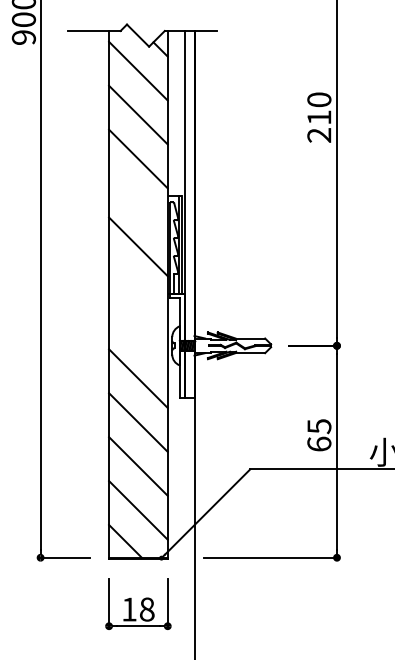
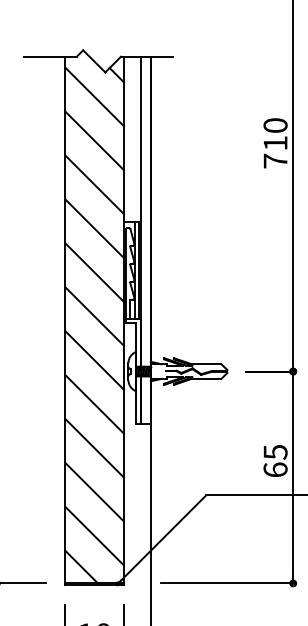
text: (319, 135) -> (275, 161), 210 -> 710
line: (138, 202) -> (94, 228), added
line: (138, 290) -> (94, 316), added
line: (138, 334) -> (94, 360), added

